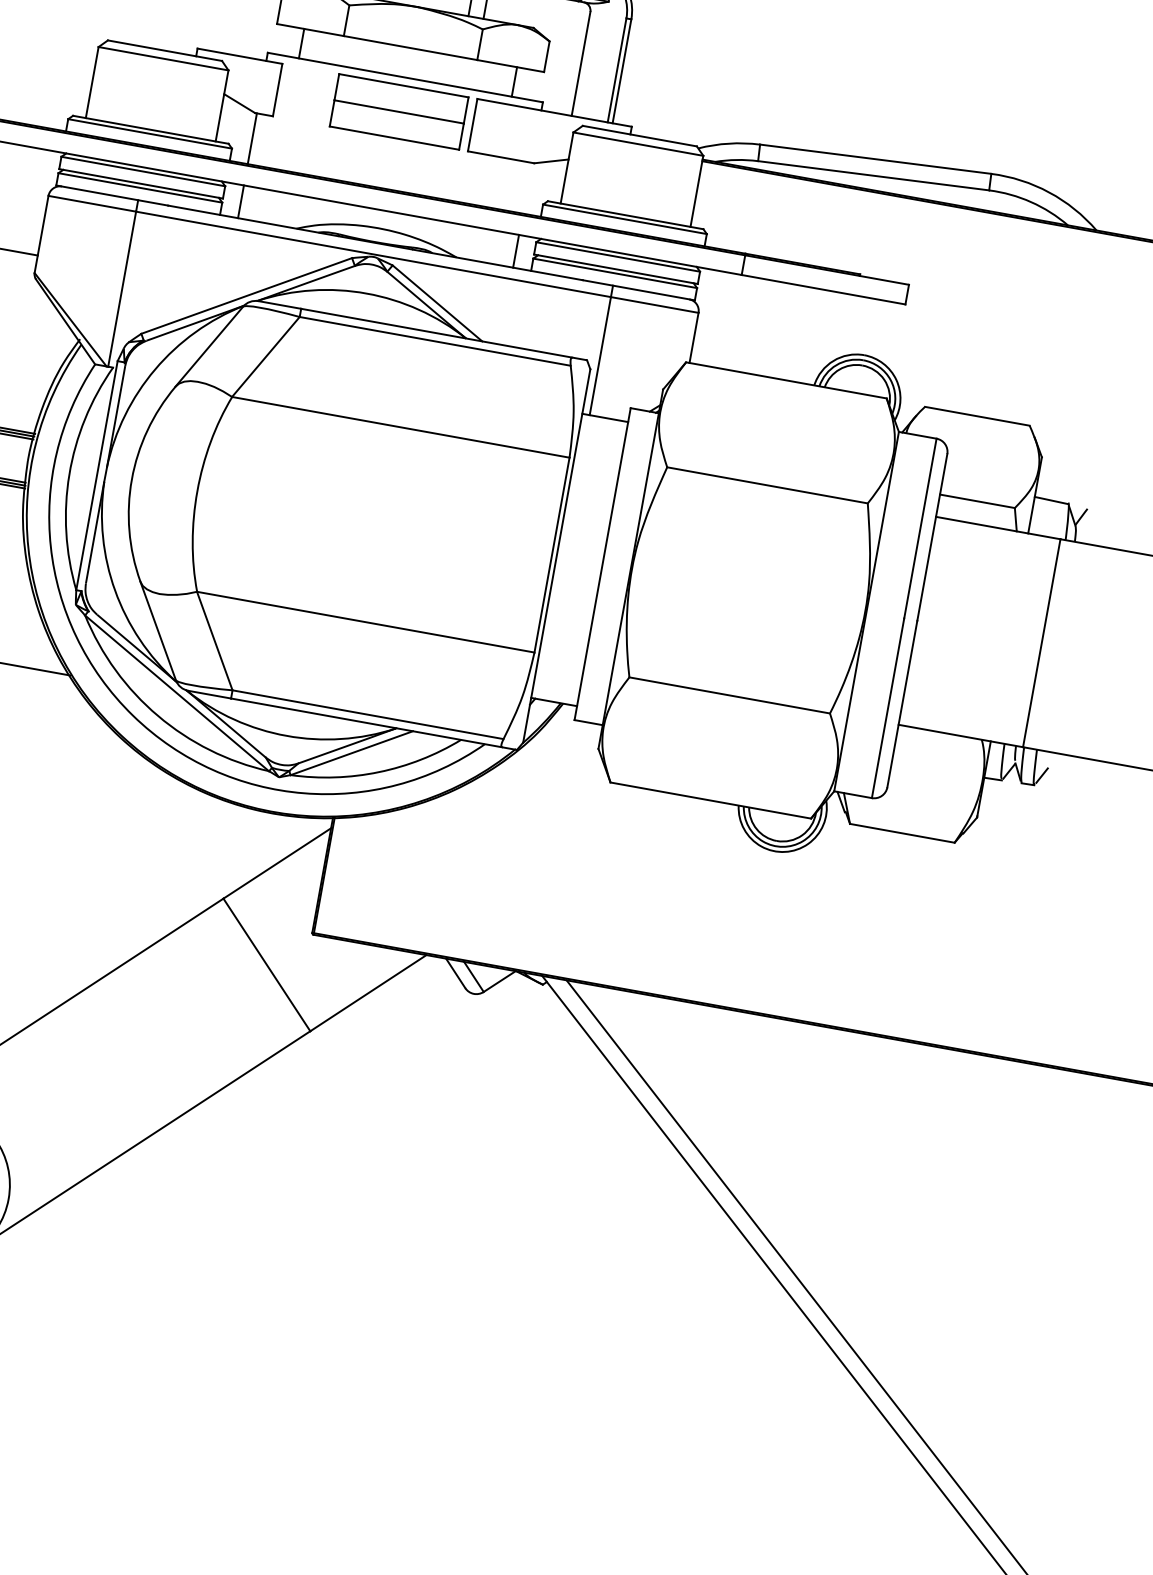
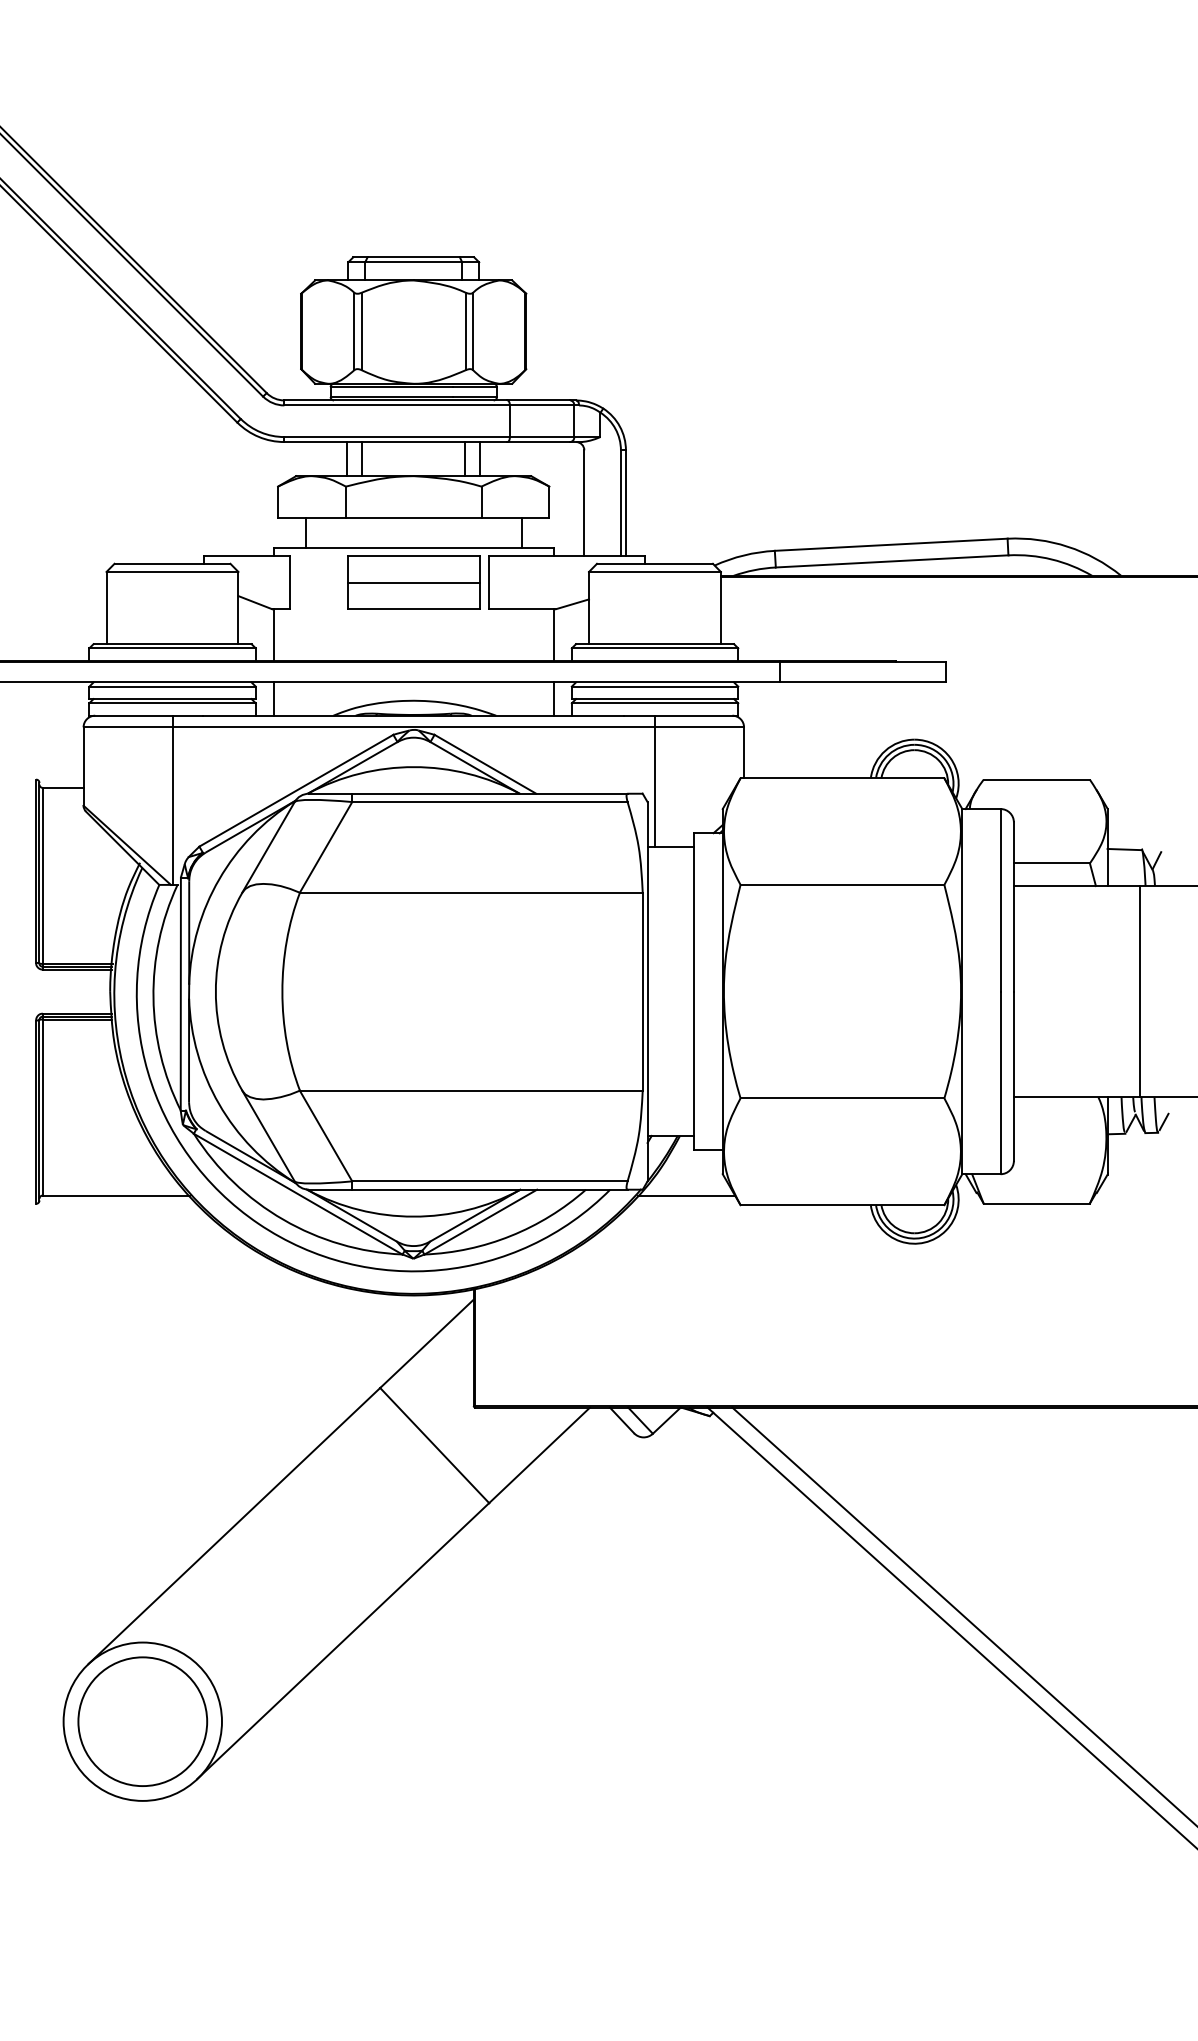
line: (527, 187) -> (553, 634), added
line: (558, 763) -> (685, 1195), added

